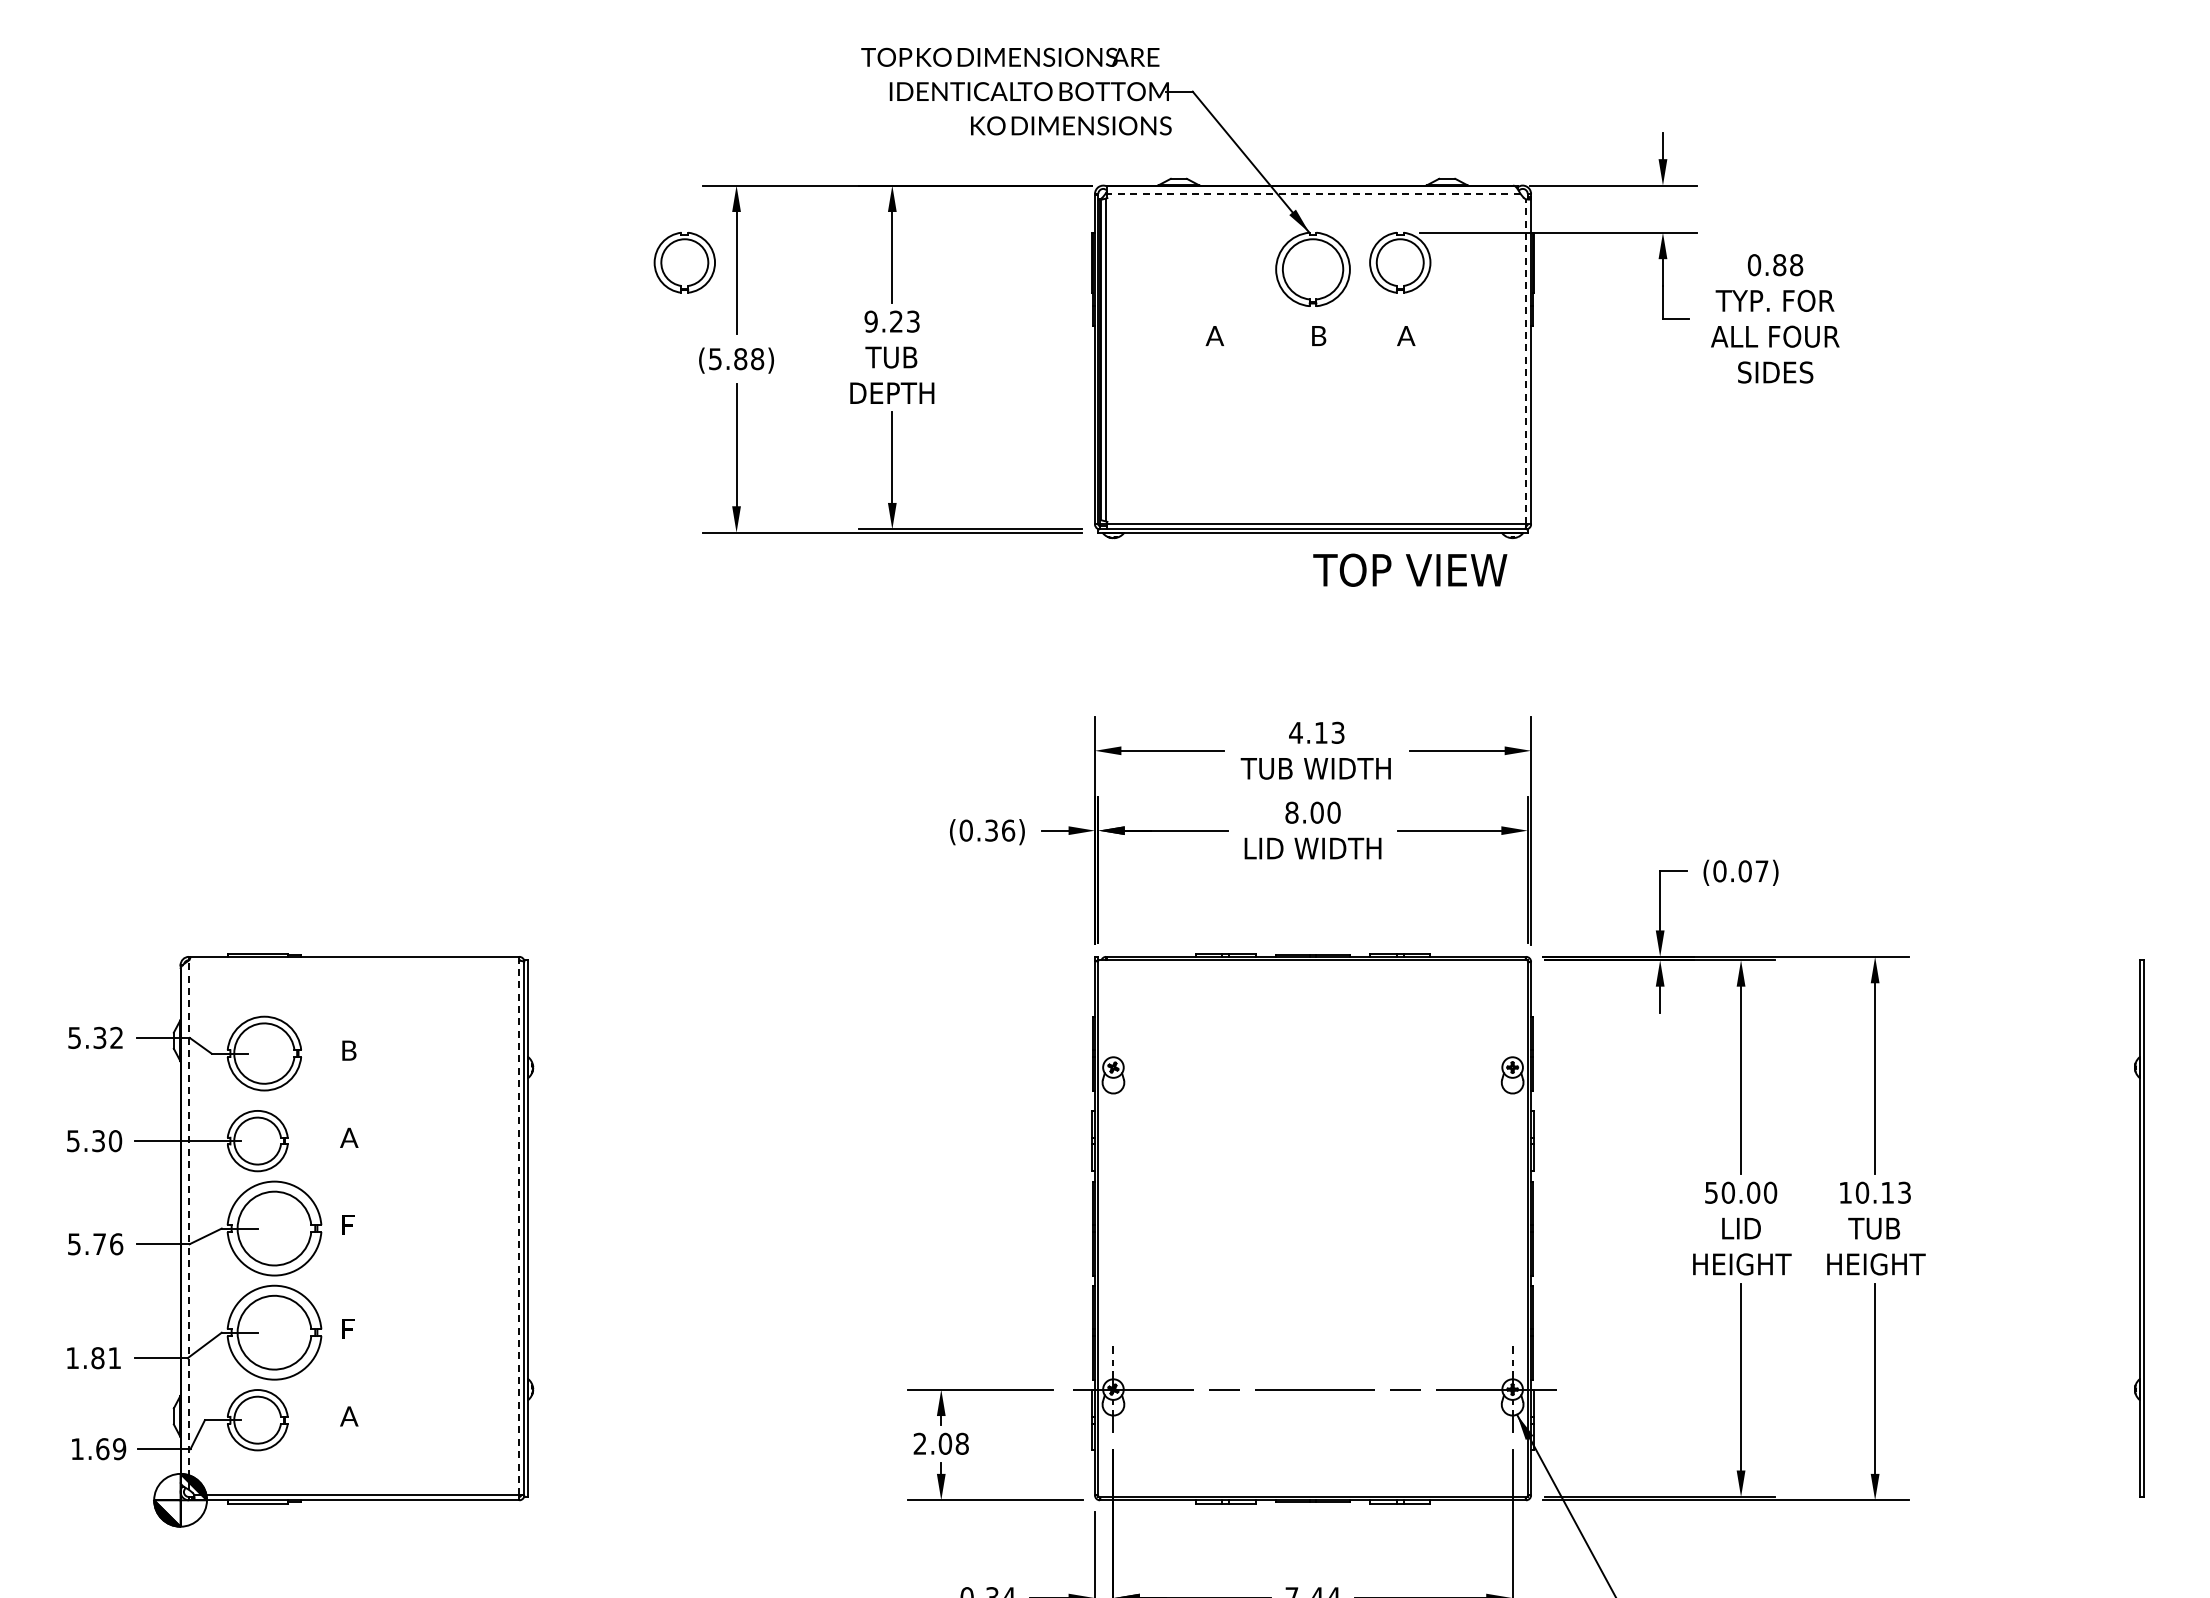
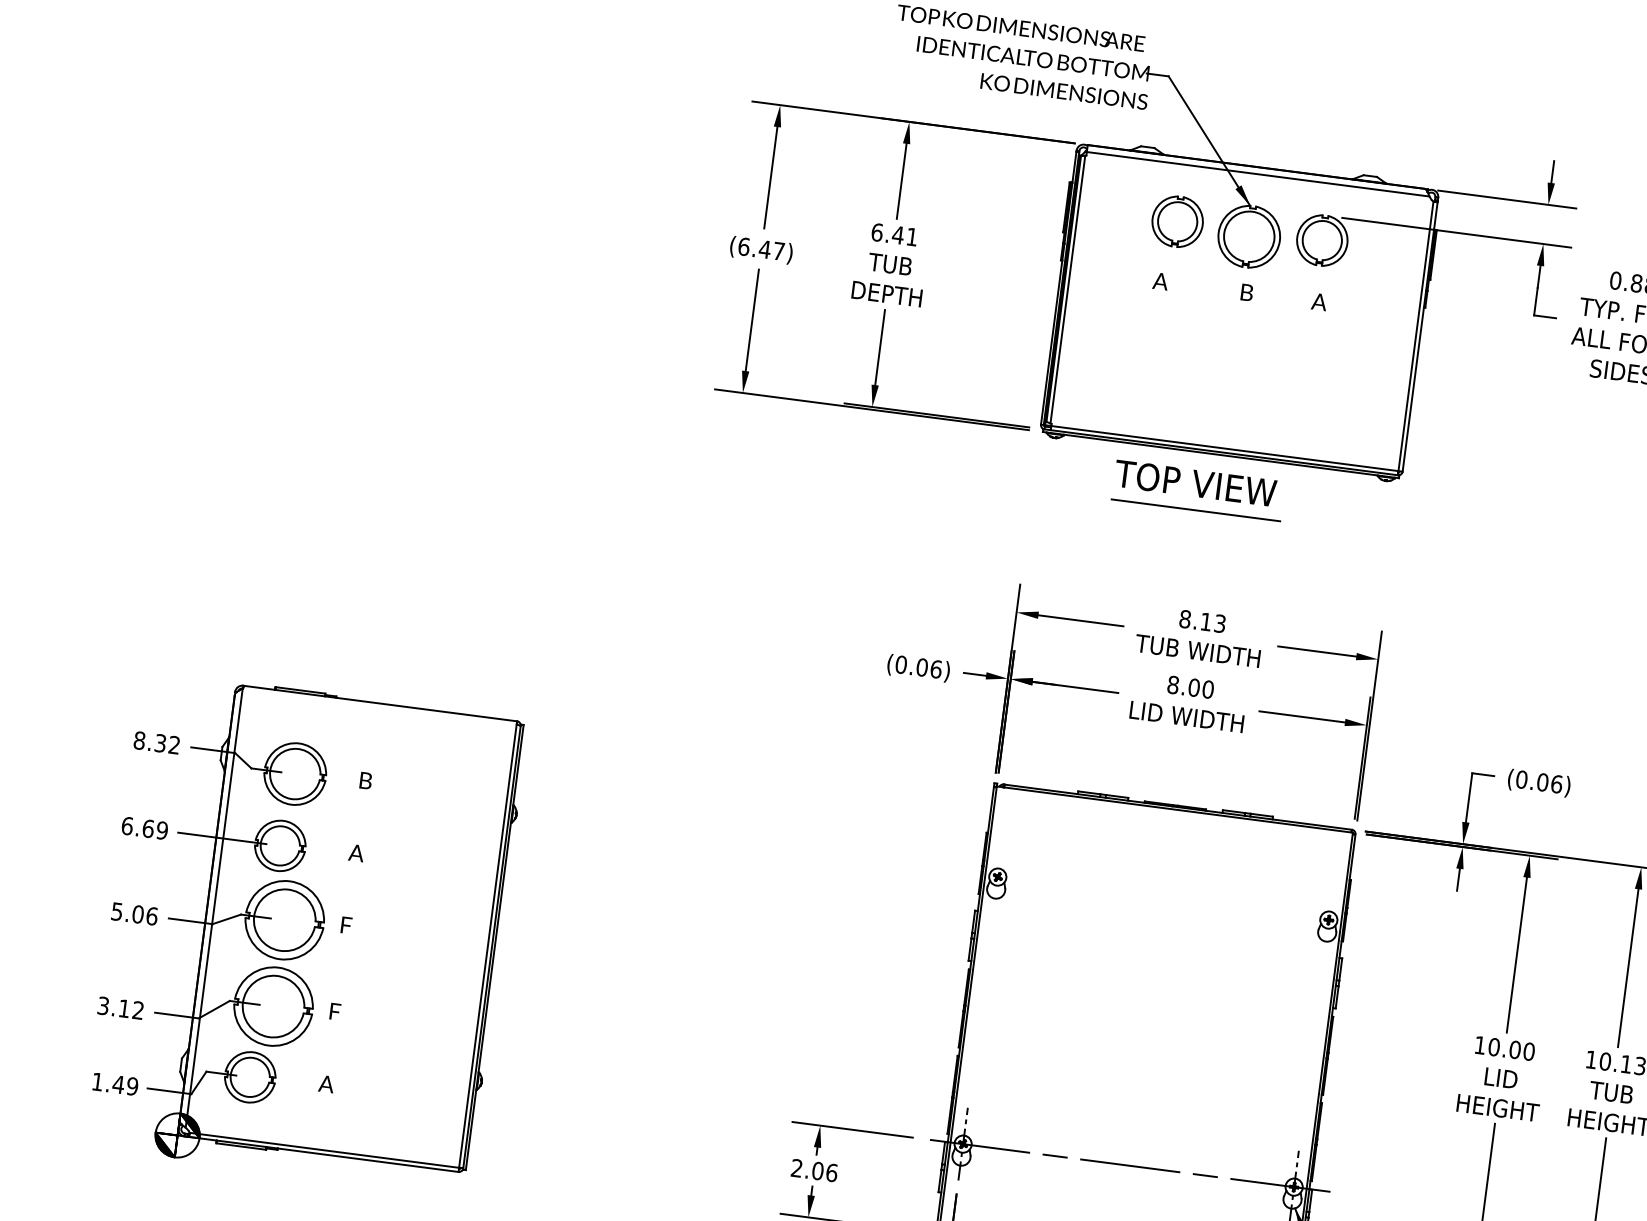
line: (1313, 193) -> (1257, 173), dashed -> solid
part: (684, 262) -> (1177, 221), moved
text: (891, 321) -> (894, 234), 9.23 -> 6.41
text: (736, 359) -> (761, 249), (5.88) -> (6.47)
line: (1526, 361) -> (1416, 336), dashed -> solid
text: (1410, 569) -> (1195, 482), moved
line: (1291, 602) -> (1195, 510), added
text: (1295, 732) -> (1184, 618), 4.13 -> 8.13
text: (991, 830) -> (922, 667), (0.36) -> (0.06)
text: (1761, 871) -> (1556, 784), (0.07) -> (0.06)
text: (74, 1037) -> (139, 740), 5.32 -> 8.32
text: (94, 1141) -> (144, 828), 5.30 -> 6.69
text: (1711, 1192) -> (1480, 1045), 50.00 -> 10.00
line: (188, 1225) -> (213, 908), dashed -> solid
line: (519, 1227) -> (488, 945), dashed -> solid
text: (99, 1244) -> (137, 914), 5.76 -> 5.06
text: (93, 1358) -> (120, 1008), 1.81 -> 3.12
text: (961, 1443) -> (831, 1172), 2.08 -> 2.06
text: (102, 1449) -> (118, 1084), 1.69 -> 1.49

